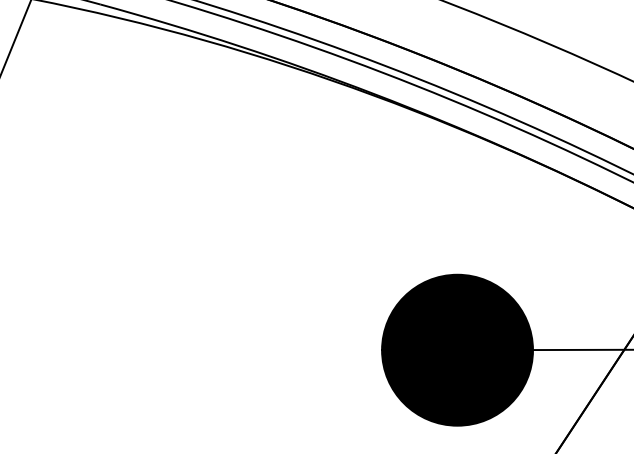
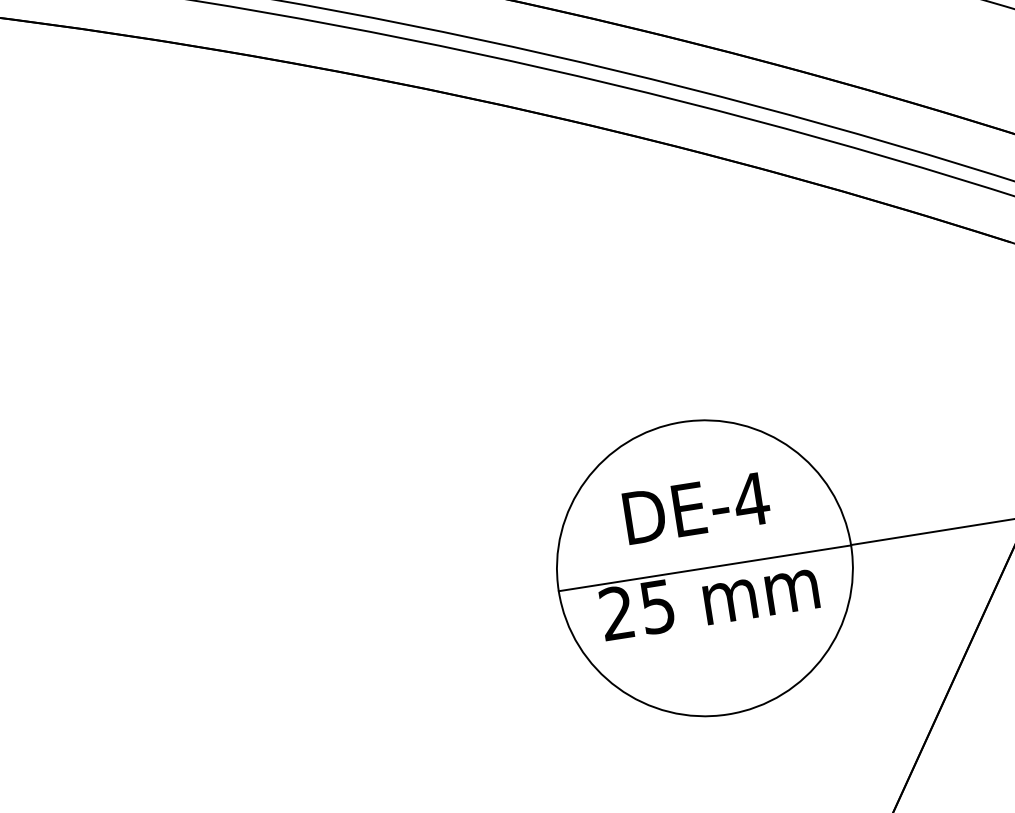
fill: (457, 349) -> (704, 566), removed

